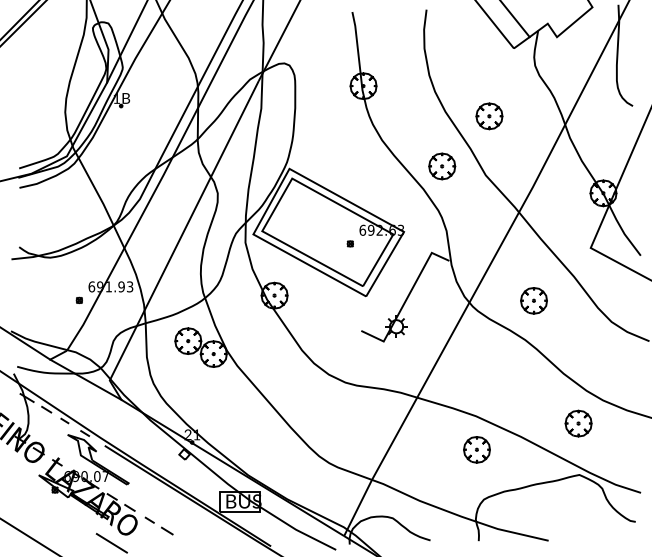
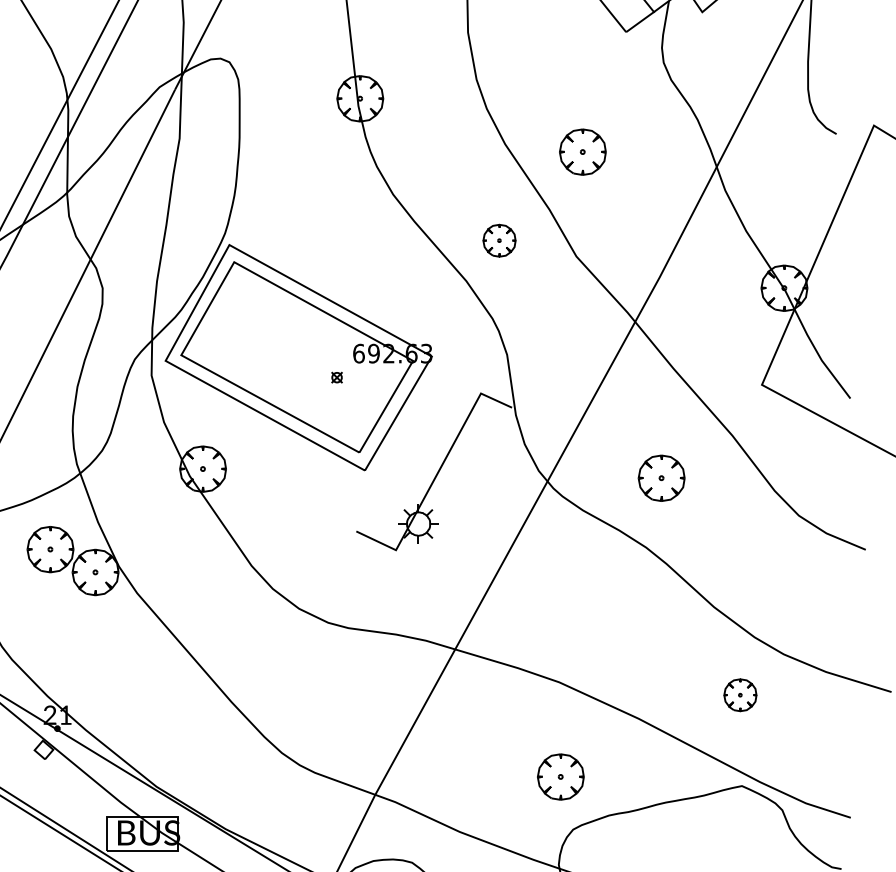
part: (442, 166) -> (499, 240), size x0.7
part: (578, 423) -> (740, 695), size x0.7
part: (476, 449) -> (559, 776), moved

